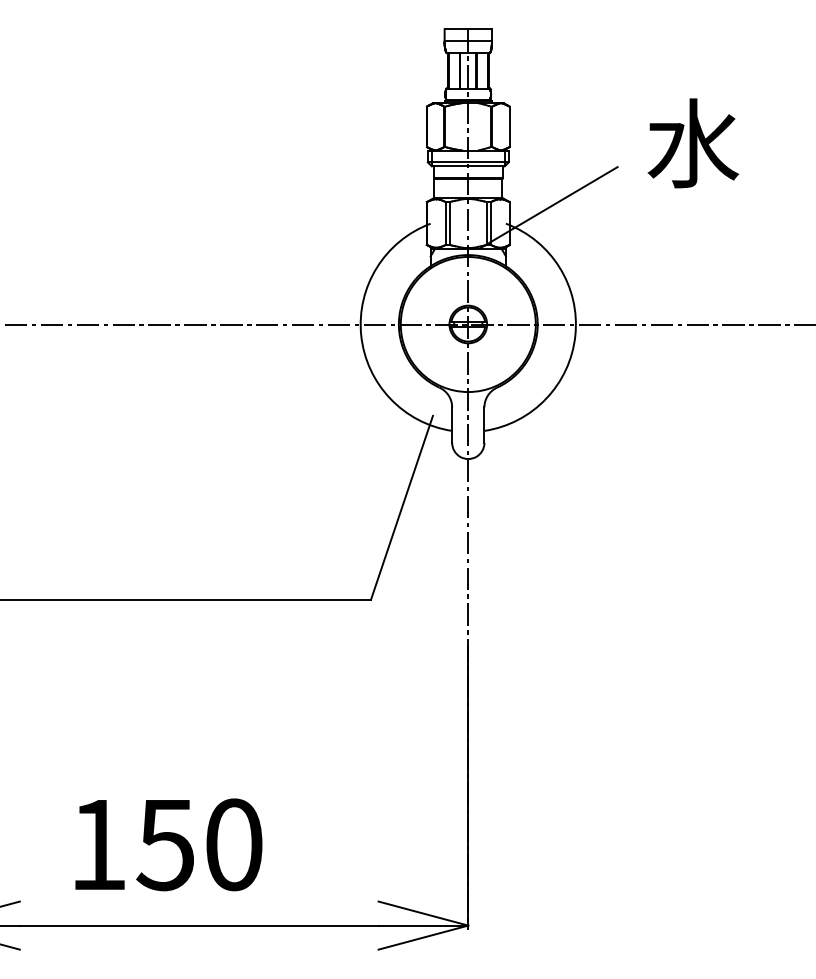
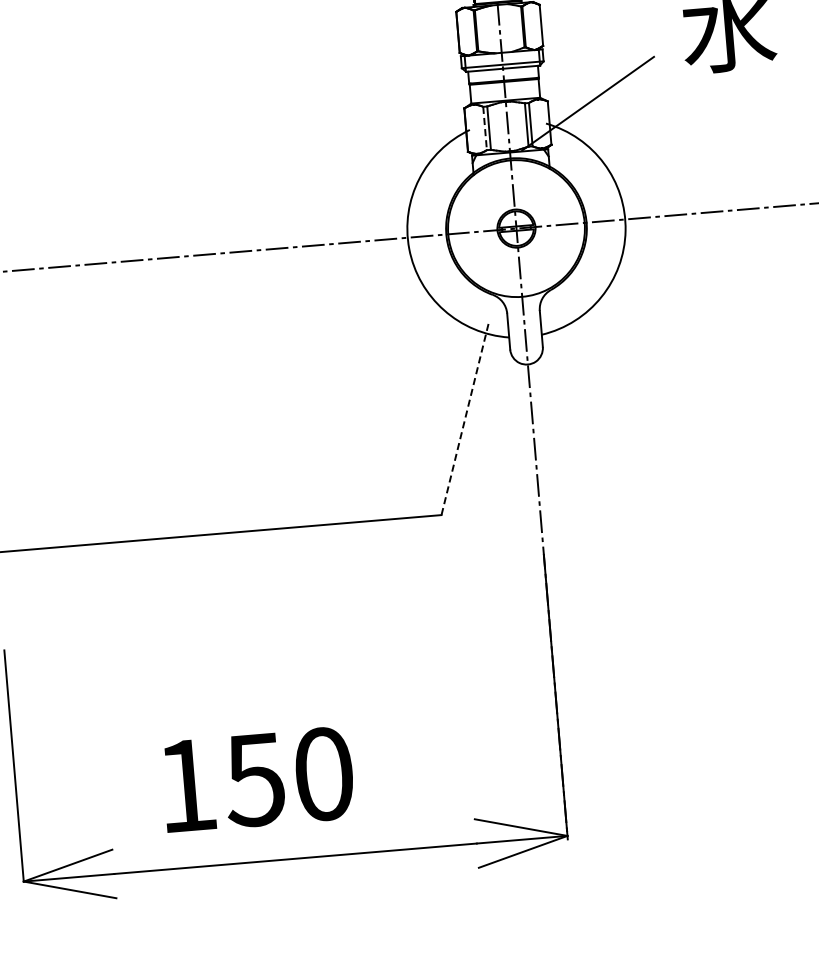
line: (445, 224) -> (484, 129), solid -> dashed
line: (401, 508) -> (464, 420), solid -> dashed

